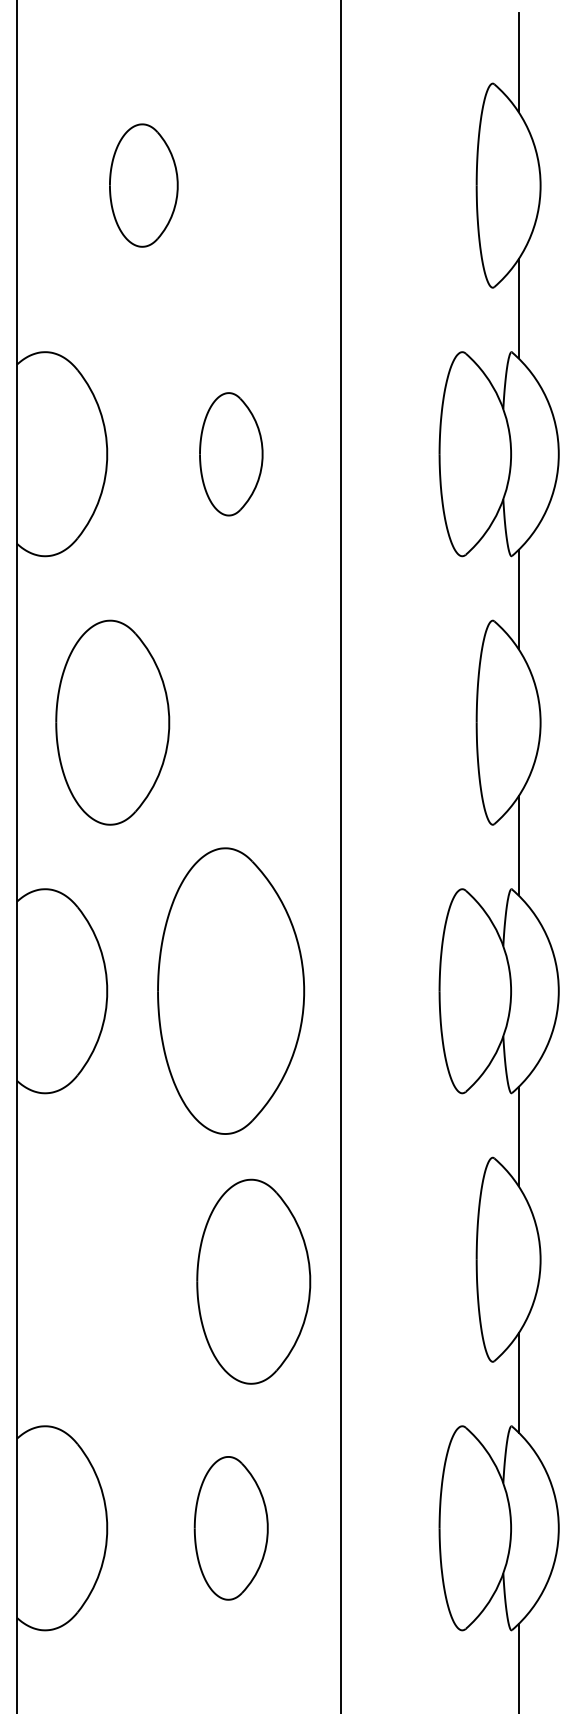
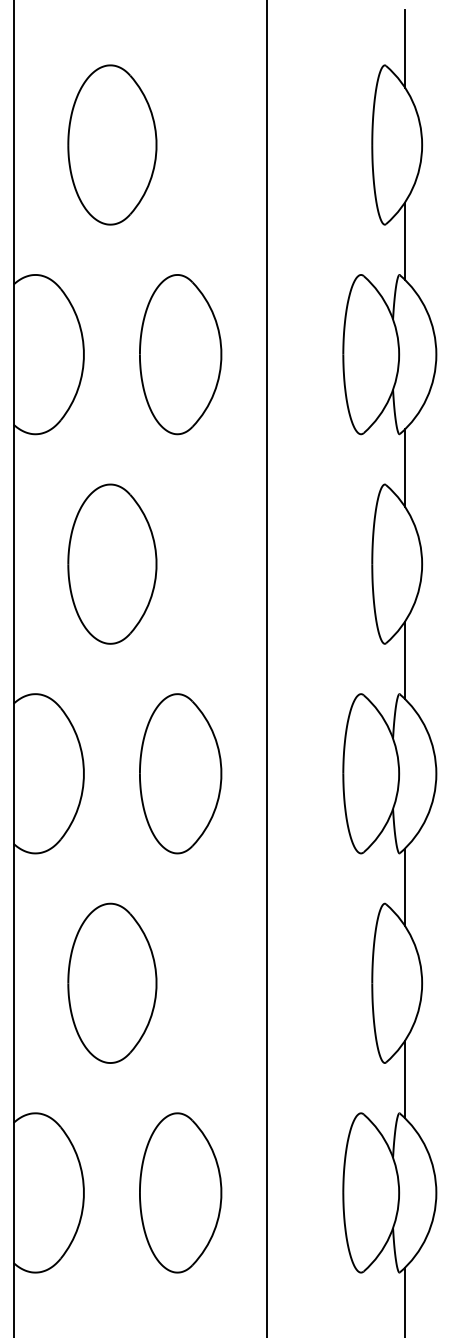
part: (143, 185) -> (112, 144), size x1.67
part: (231, 454) -> (180, 354), size x1.67
part: (112, 722) -> (112, 564), moved
part: (231, 991) -> (180, 773), size x0.71
part: (253, 1281) -> (112, 983), moved
part: (231, 1528) -> (180, 1193), size x1.43

